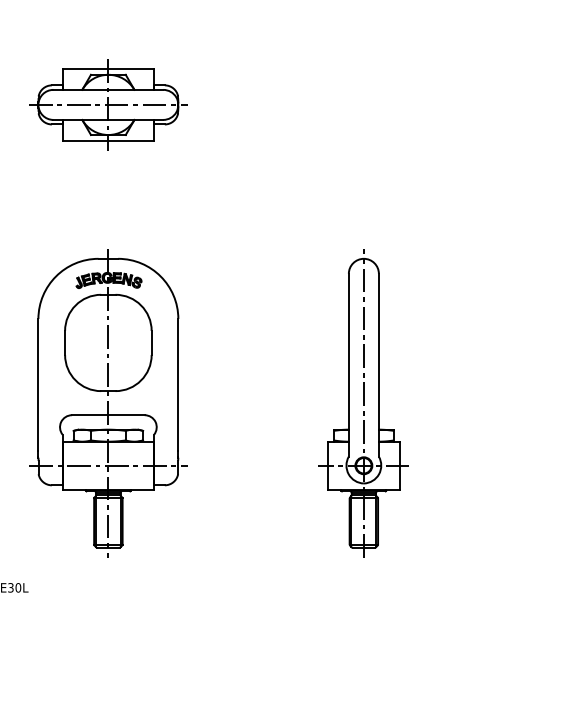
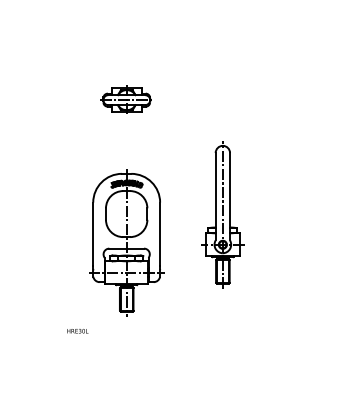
part: (107, 103) -> (126, 99), size x0.7
part: (363, 402) -> (222, 214), moved

